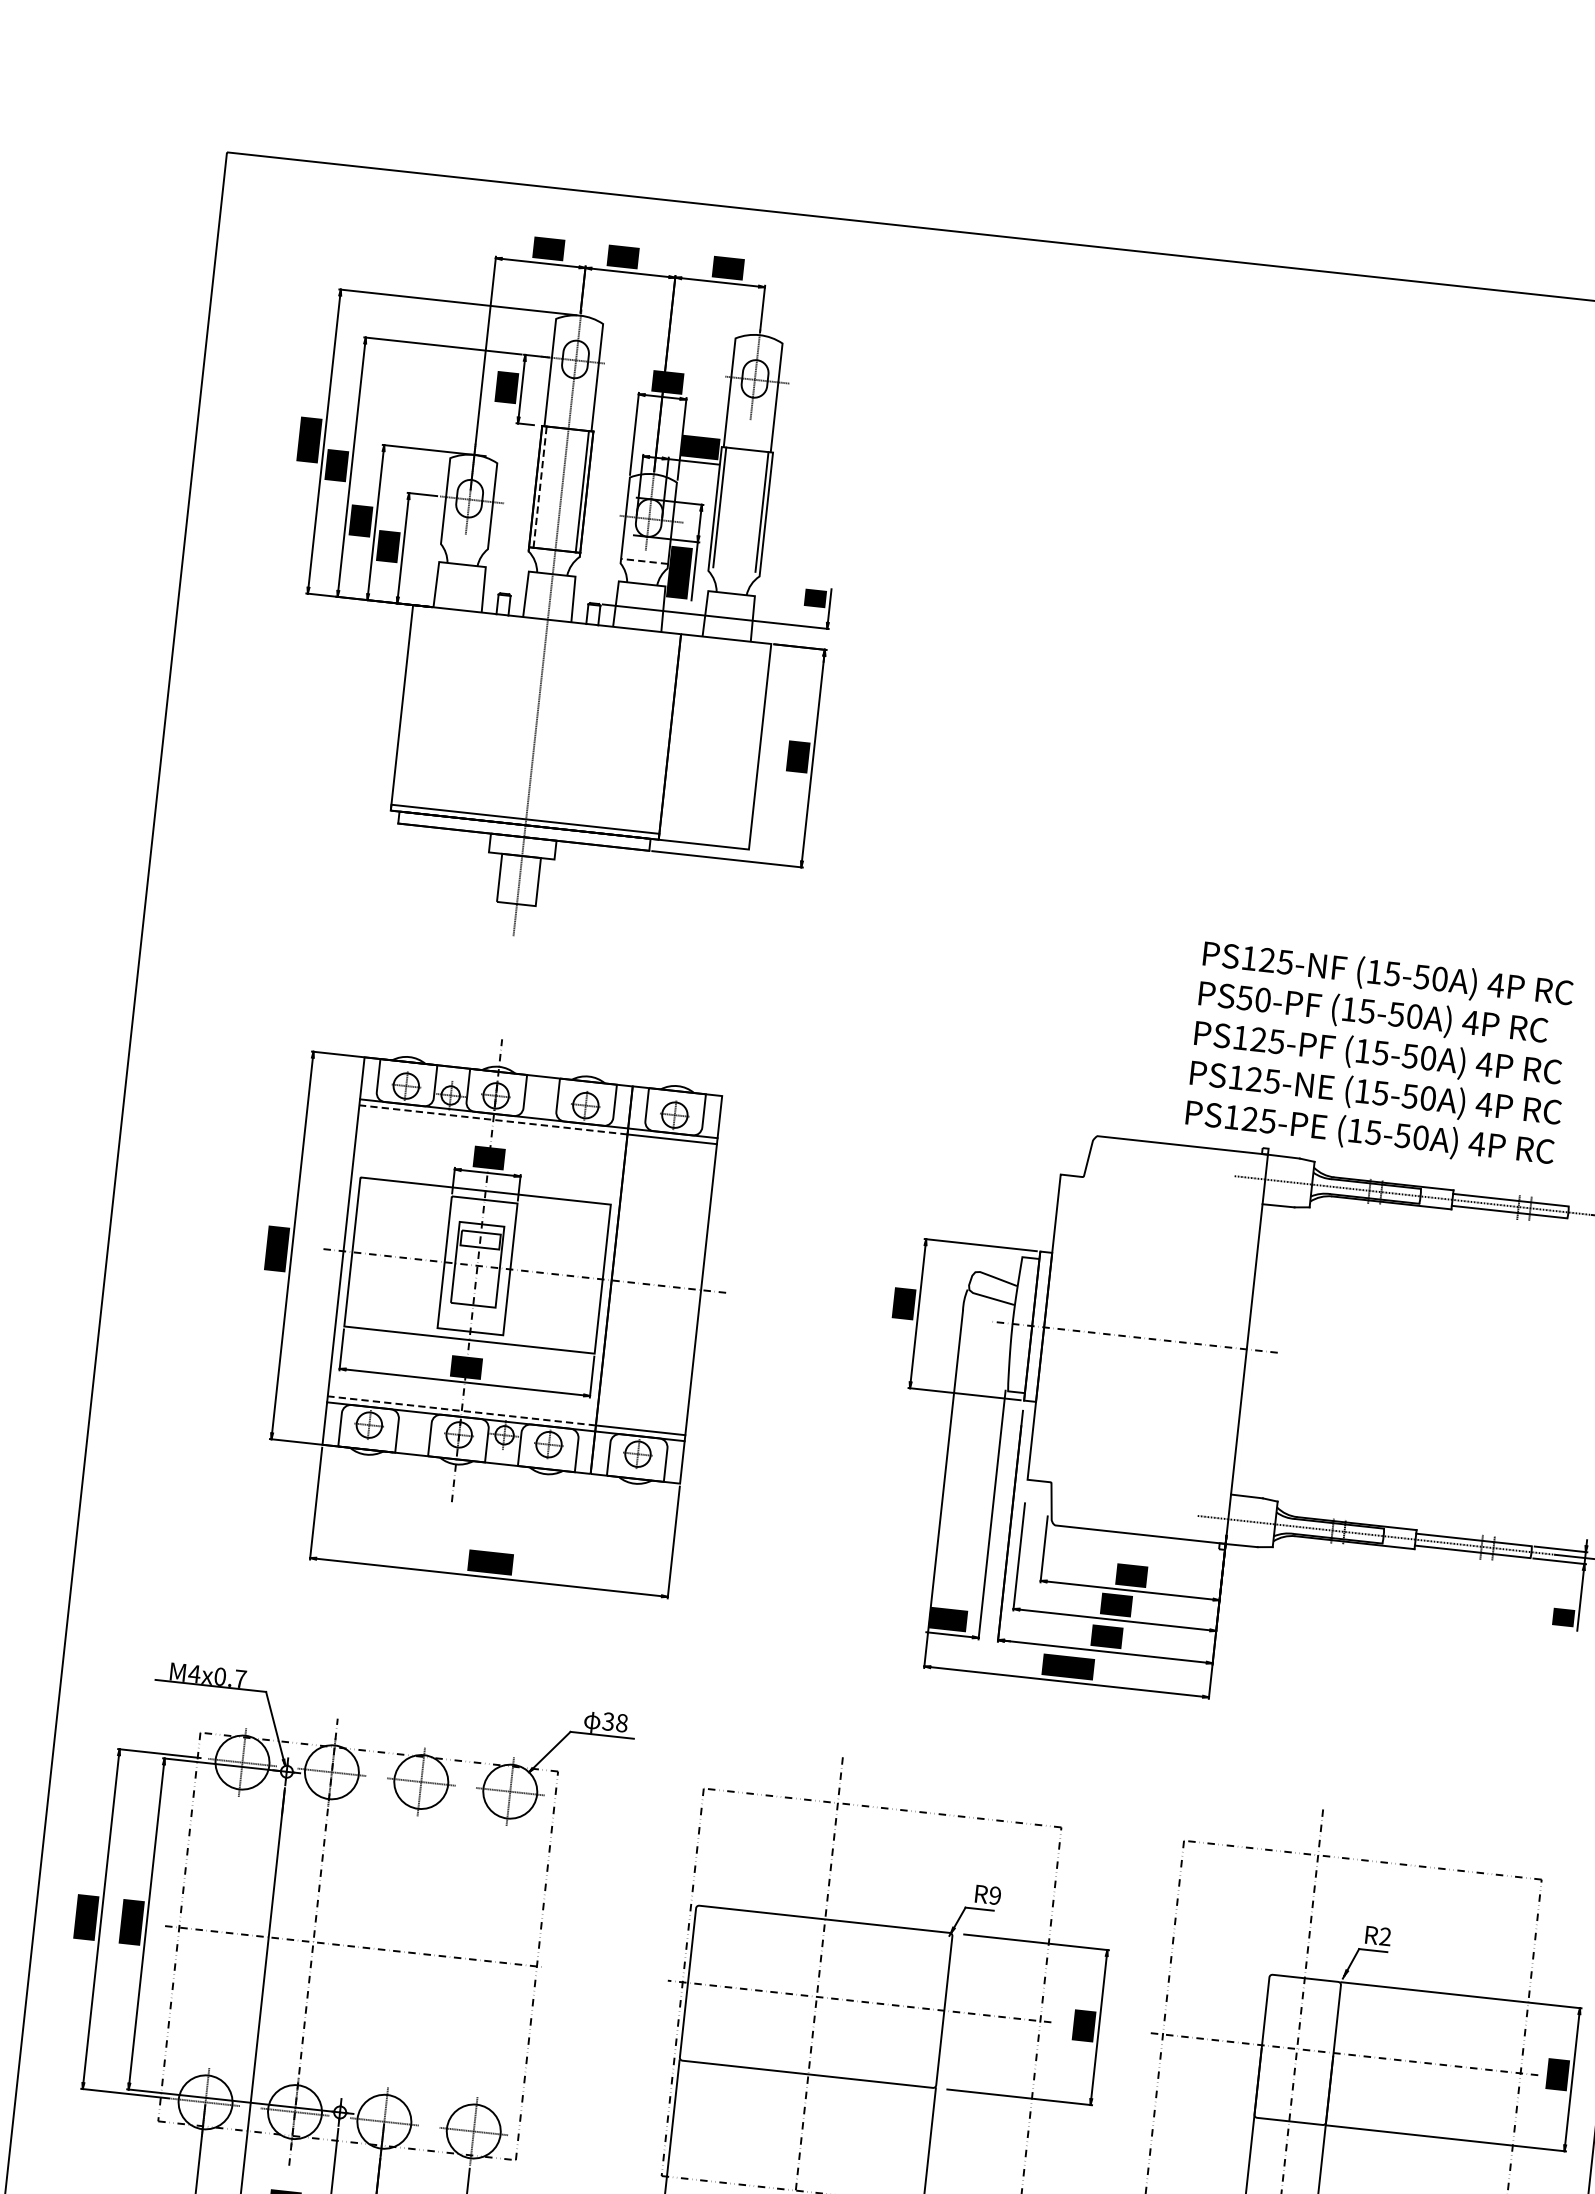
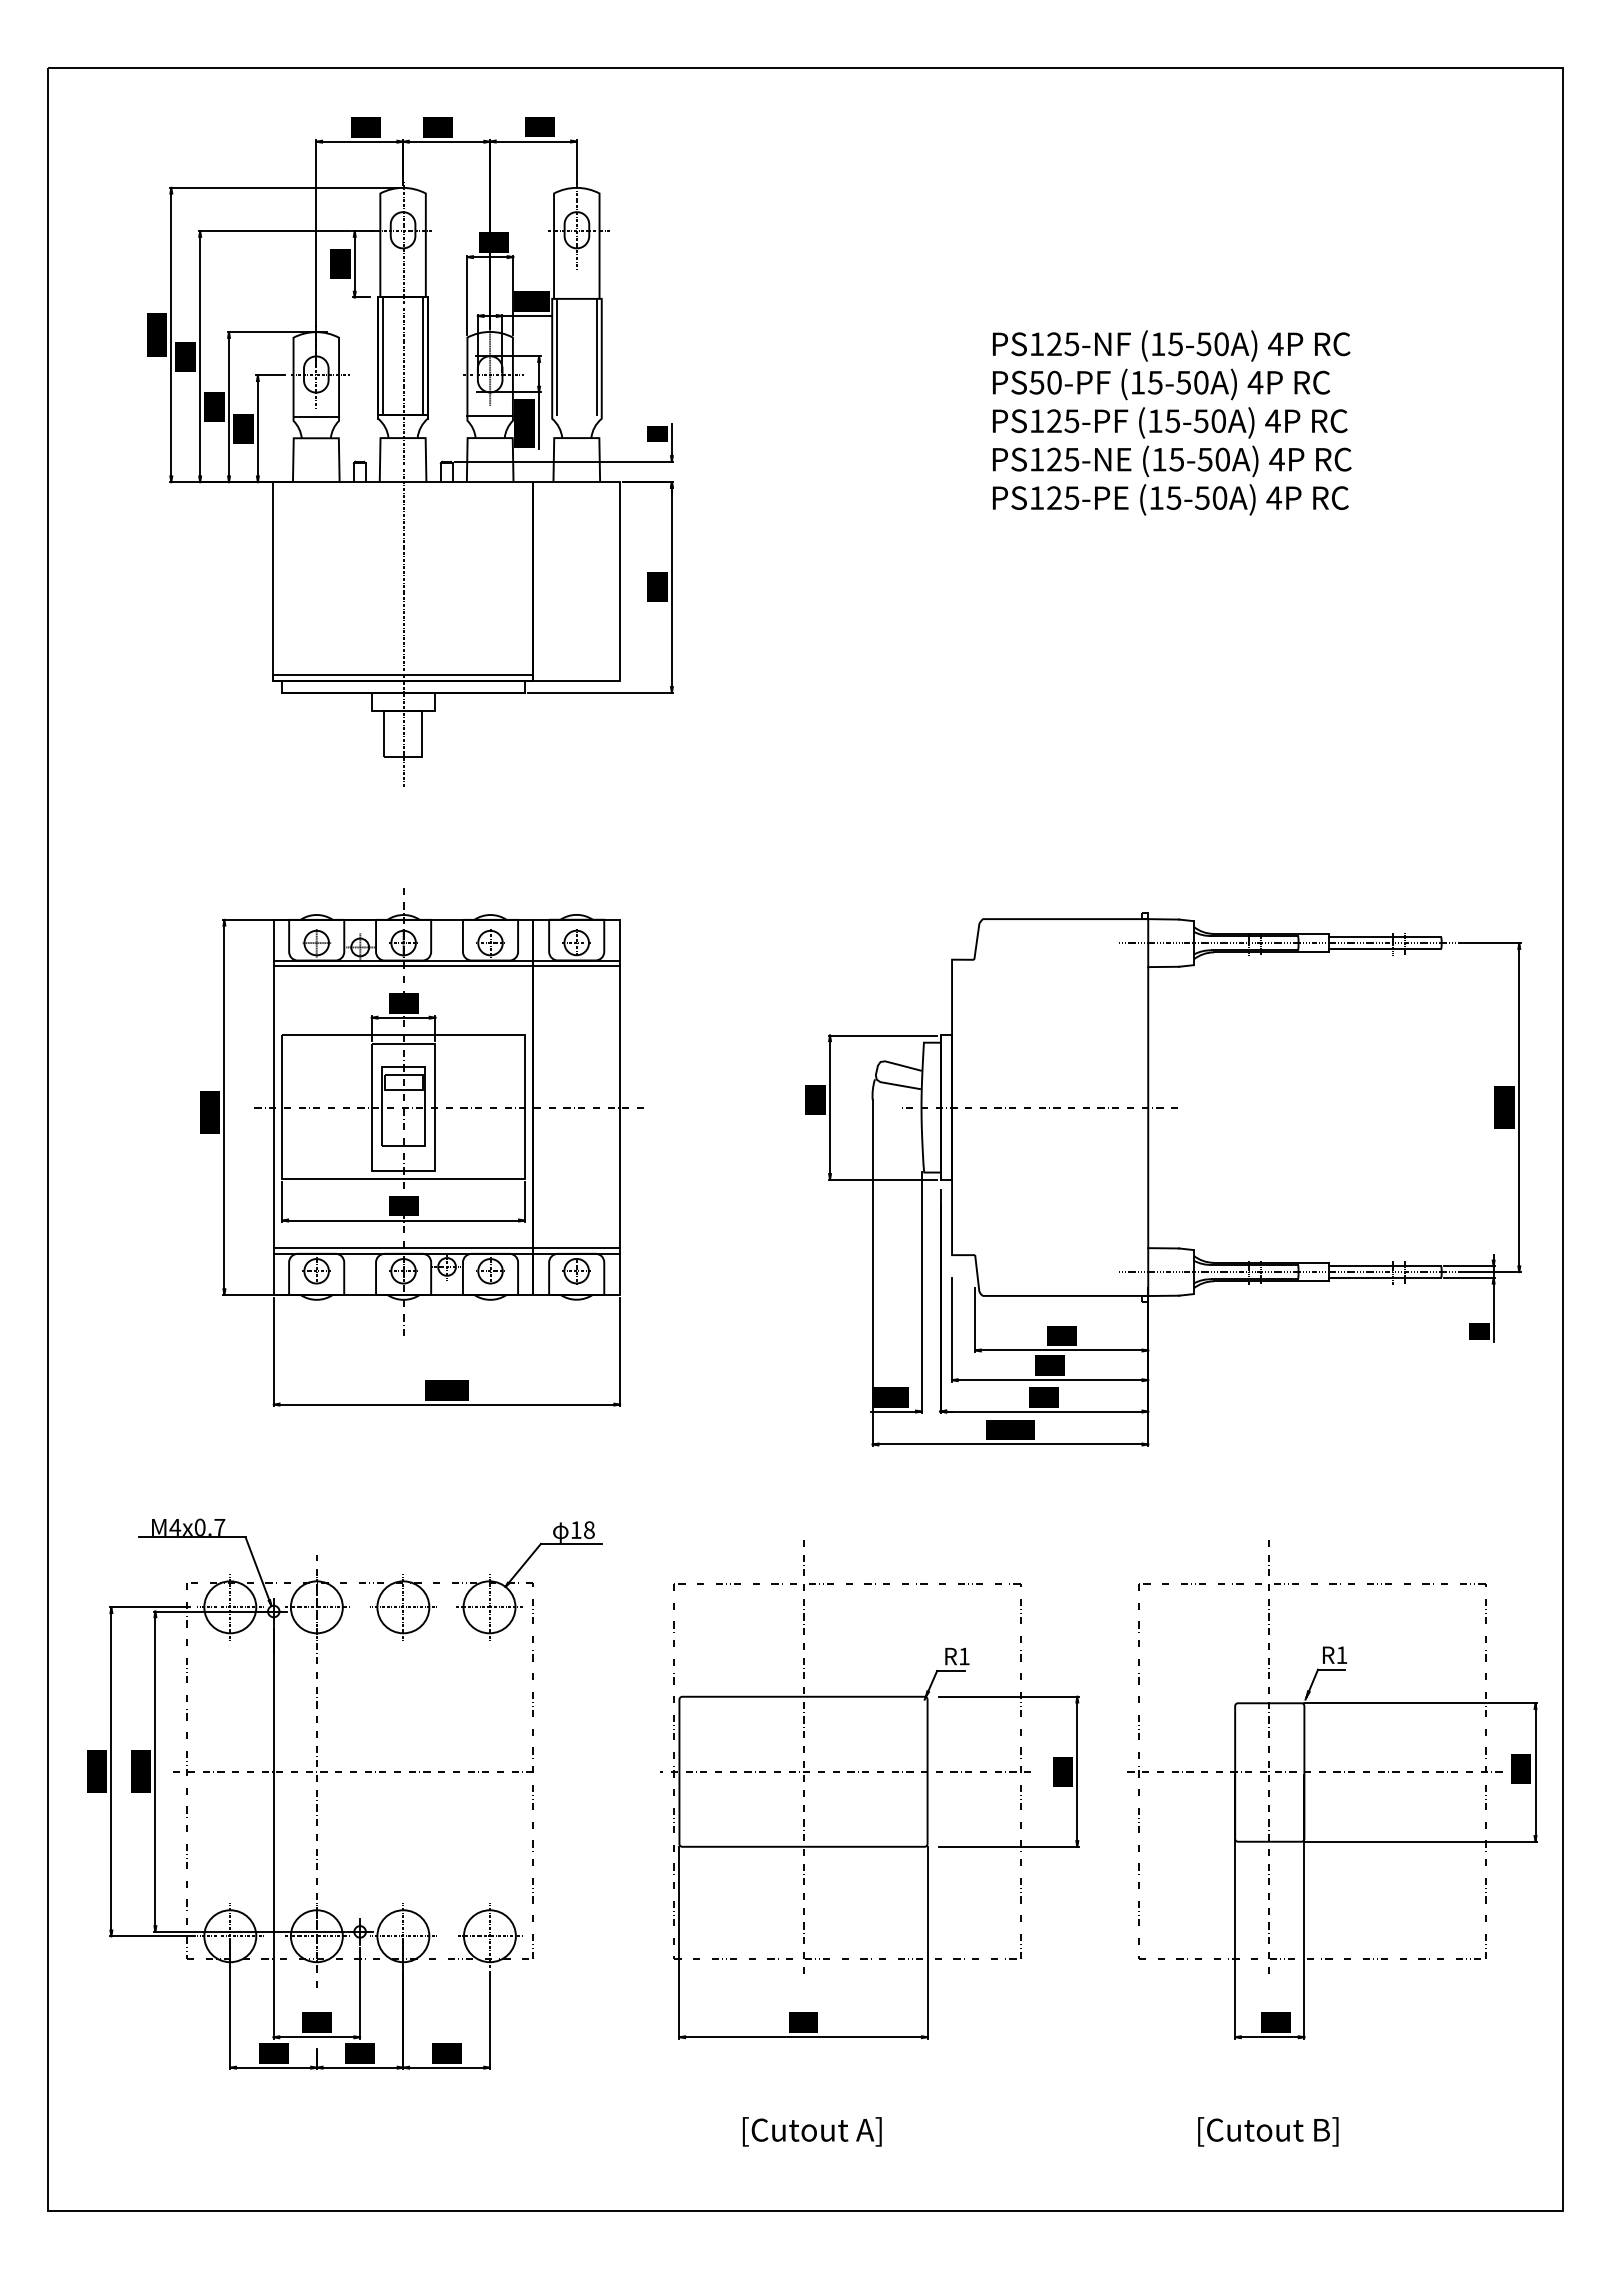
line: (540, 487) -> (382, 356), dashed -> solid
line: (465, 542) -> (316, 416), added
line: (644, 561) -> (490, 416), dashed -> solid
text: (1380, 1054) -> (1172, 422), moved
line: (493, 1120) -> (403, 966), dashed -> solid
line: (461, 1411) -> (403, 1248), dashed -> solid
text: (607, 1721) -> (575, 1530), 38 -> 18
text: (995, 1895) -> (964, 1656), R9 -> R1
text: (1385, 1936) -> (1341, 1654), R2 -> R1

